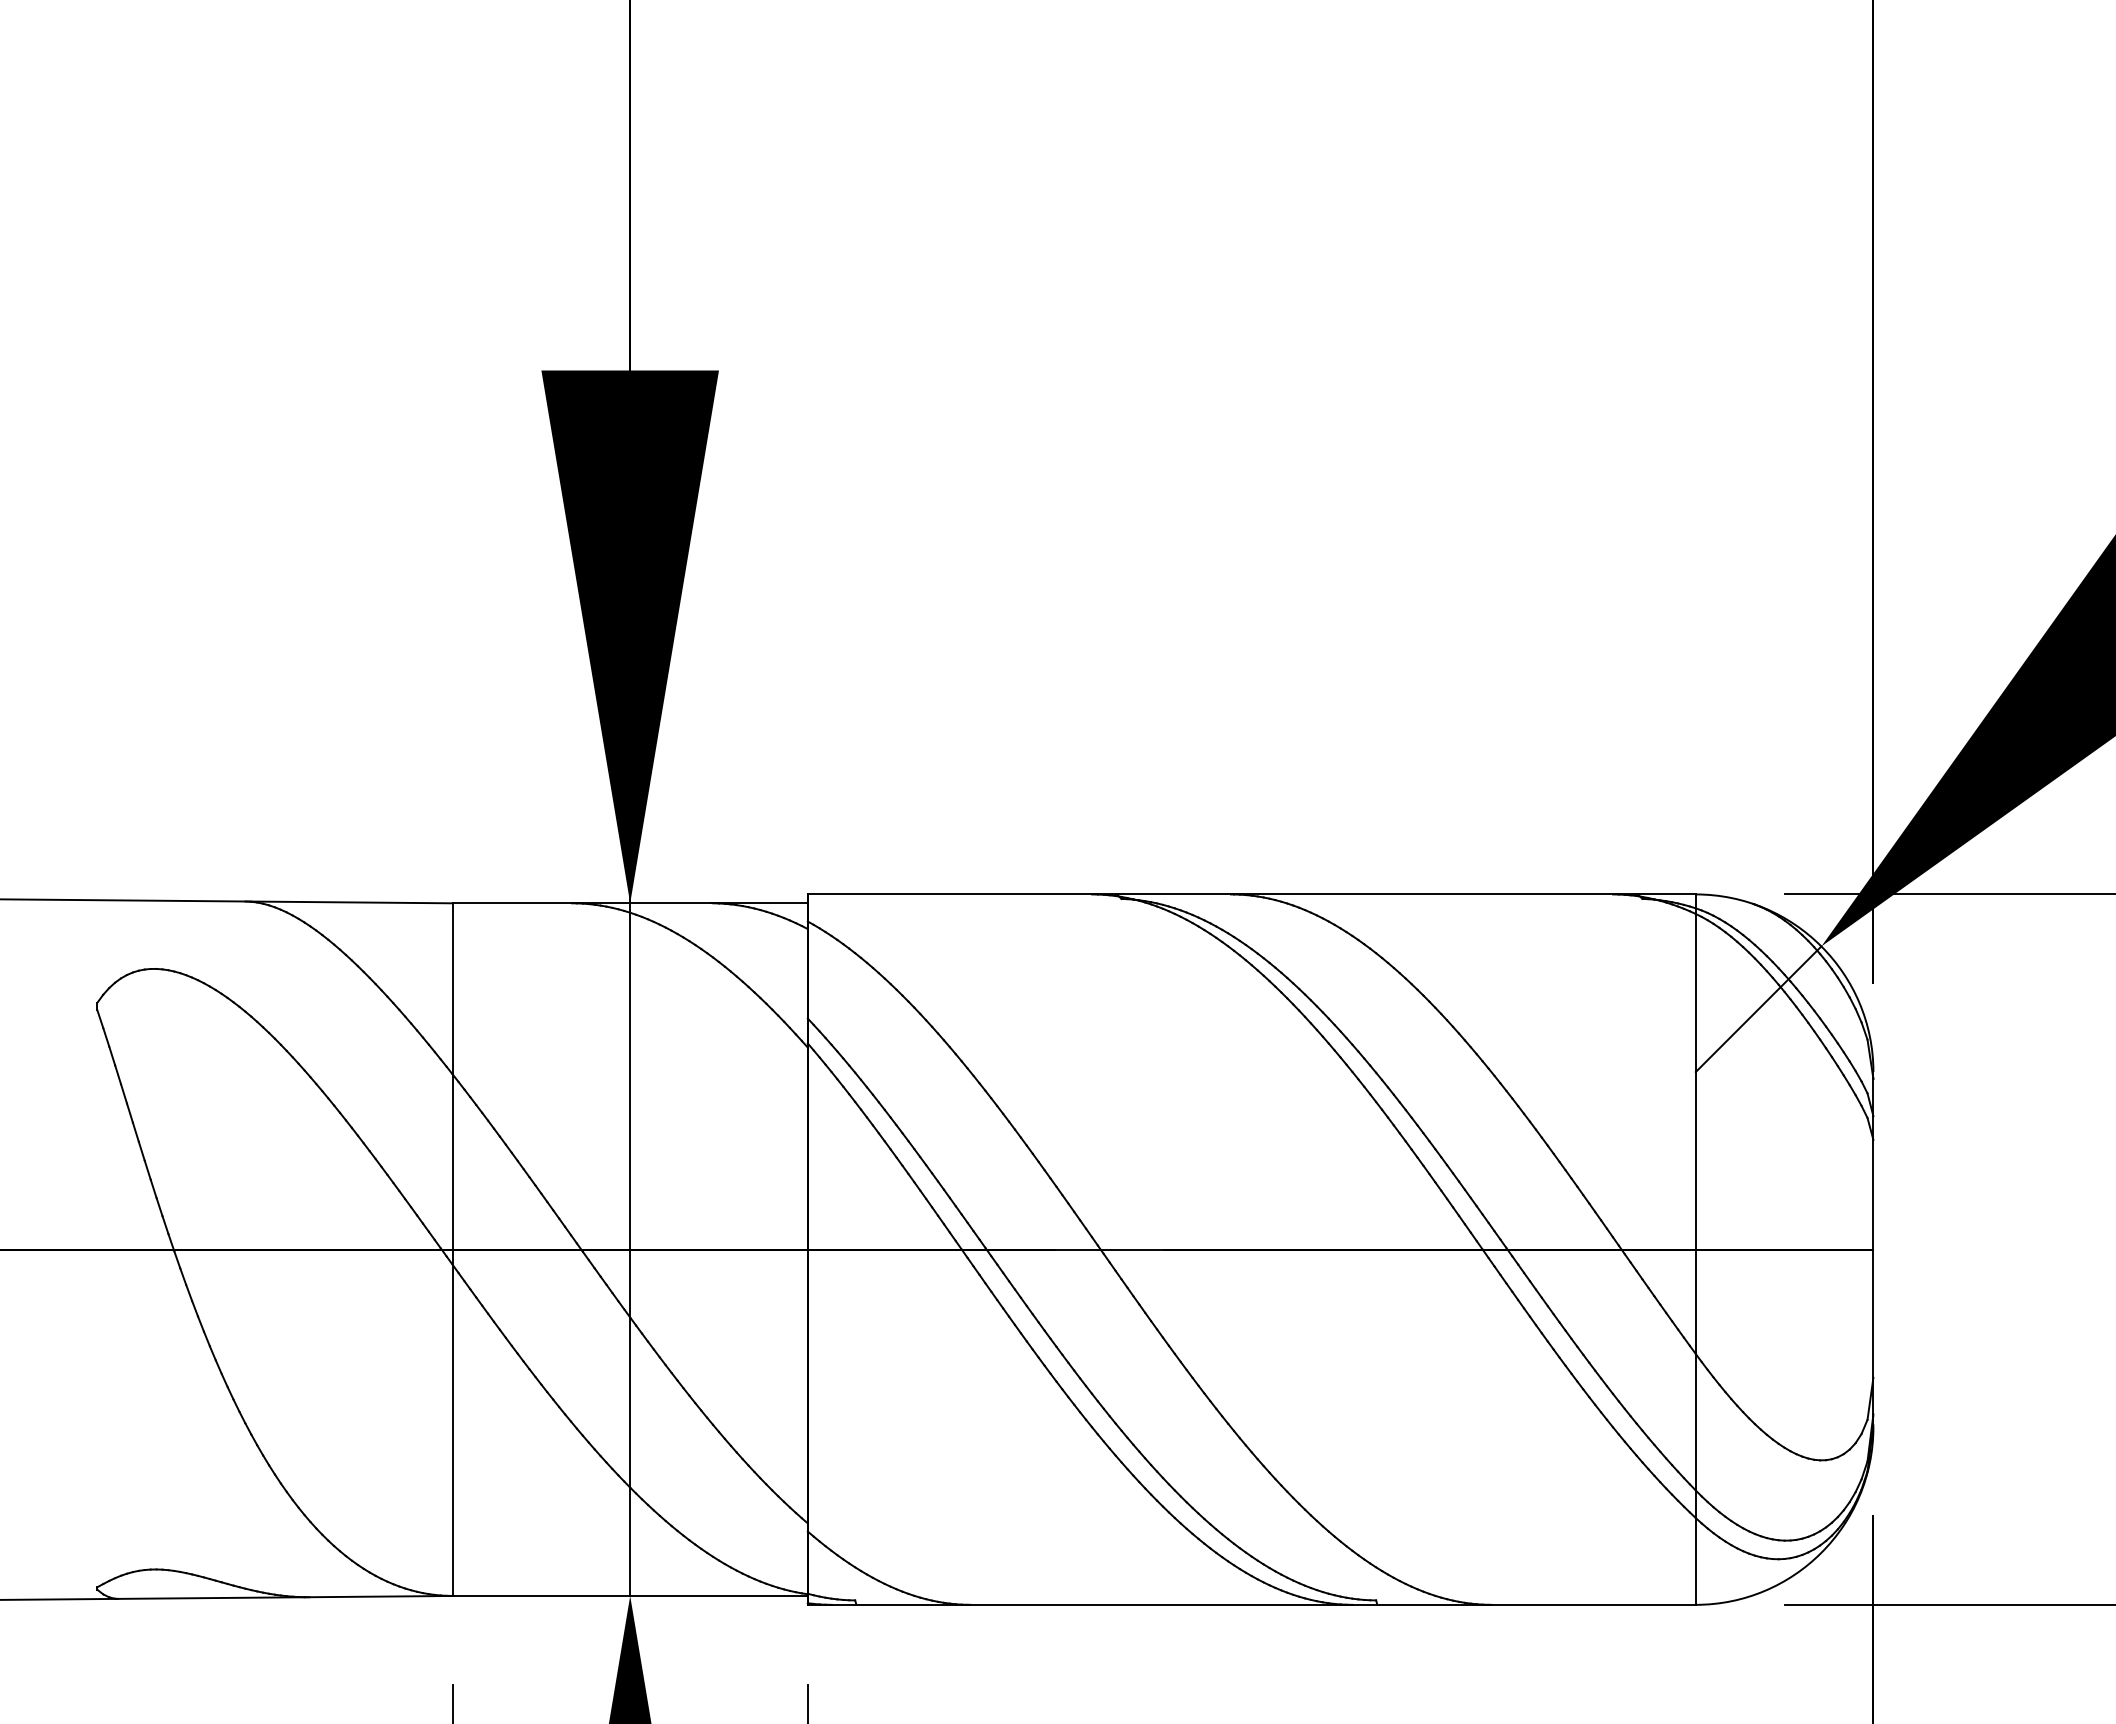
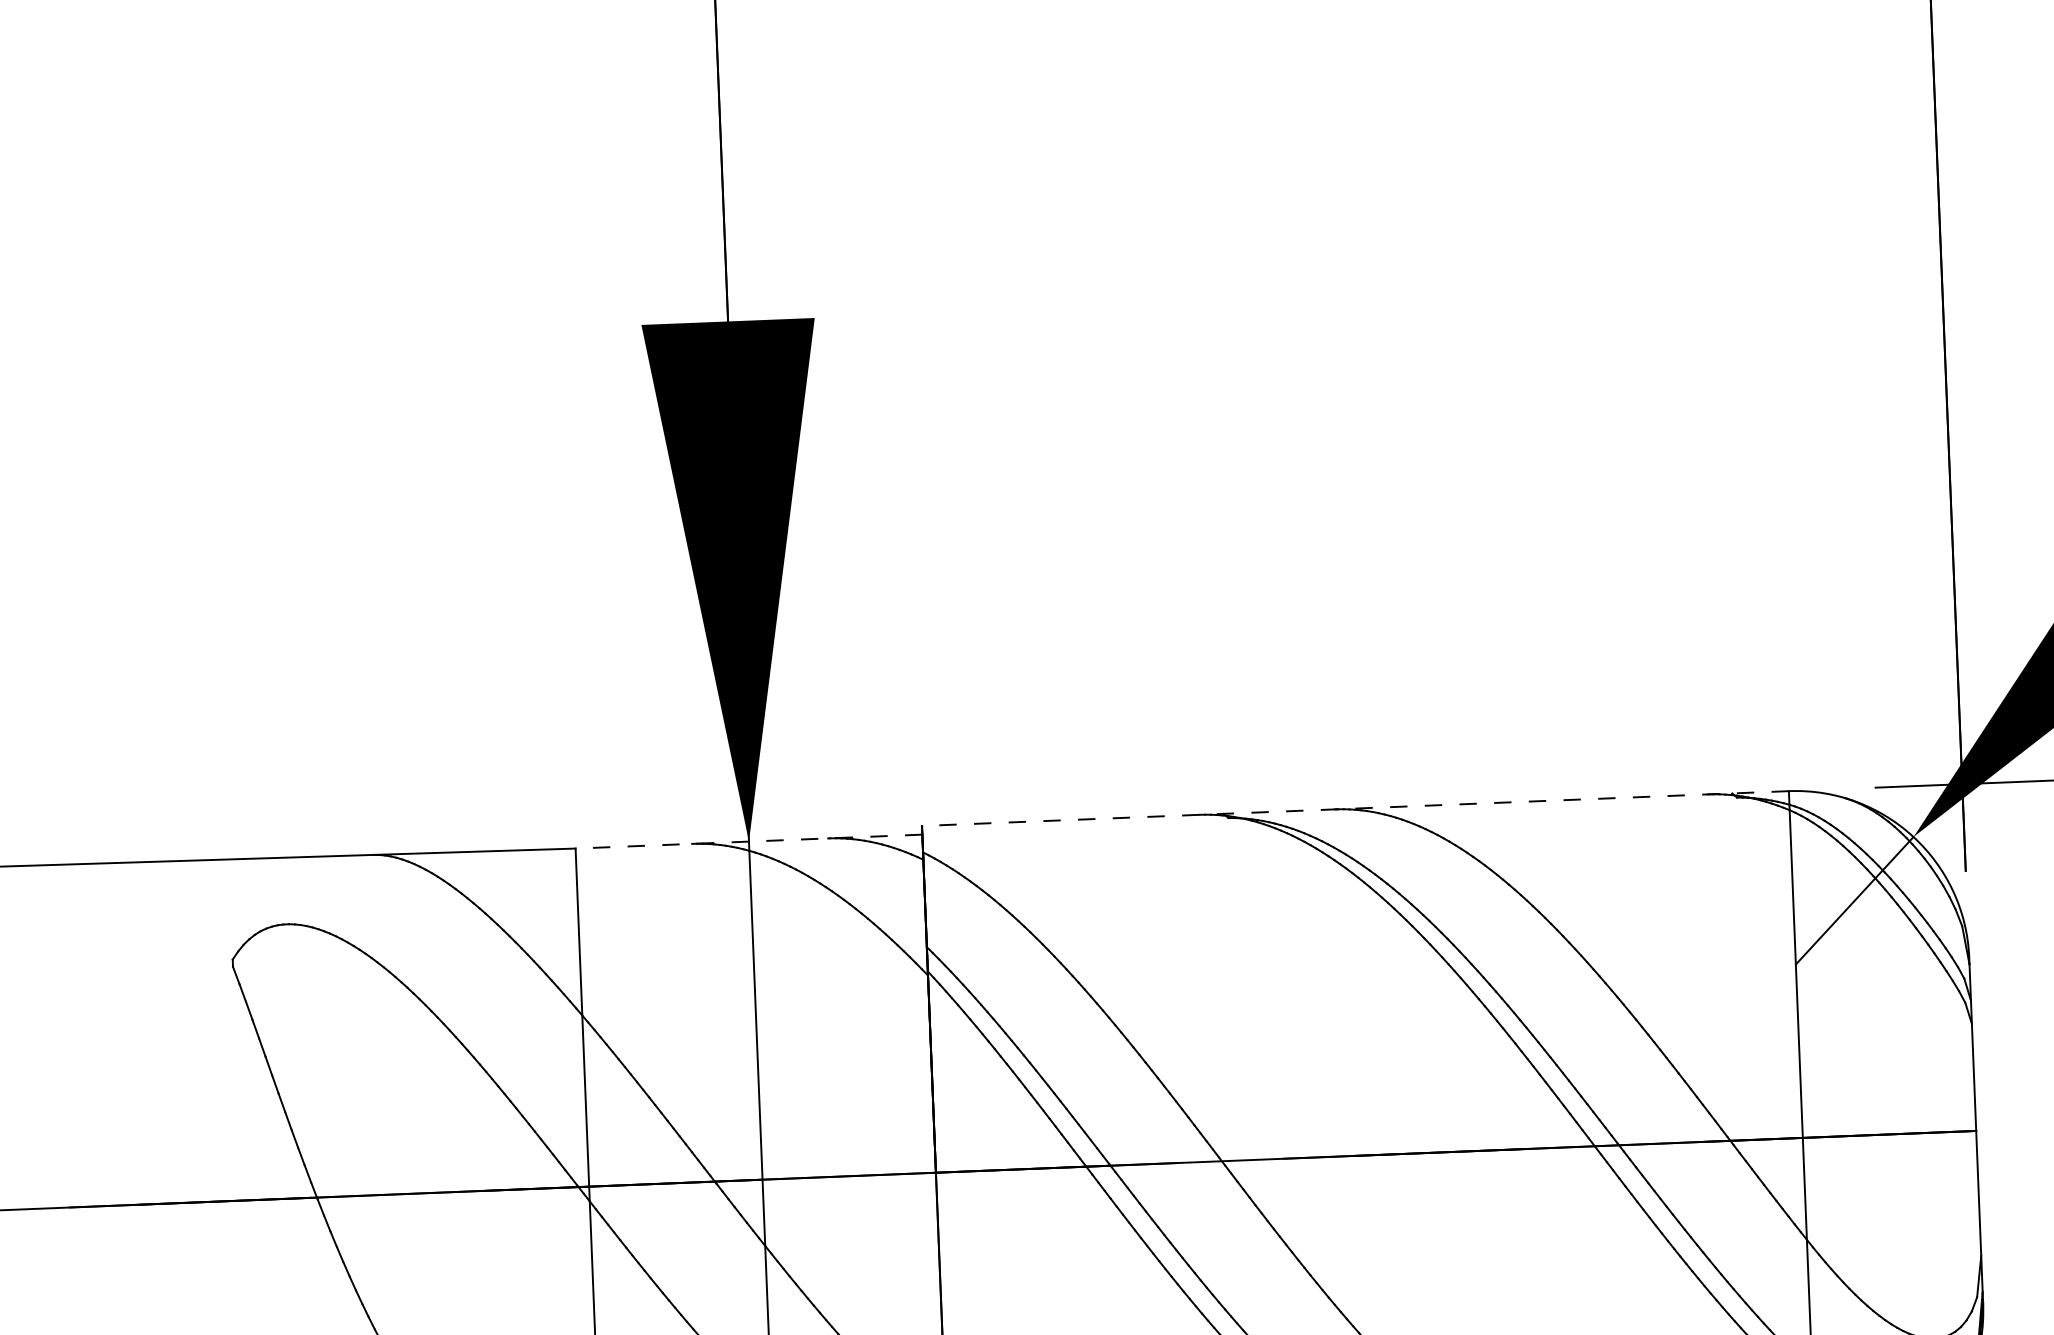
line: (1251, 894) -> (1355, 808), solid -> dashed
line: (630, 903) -> (749, 841), solid -> dashed

